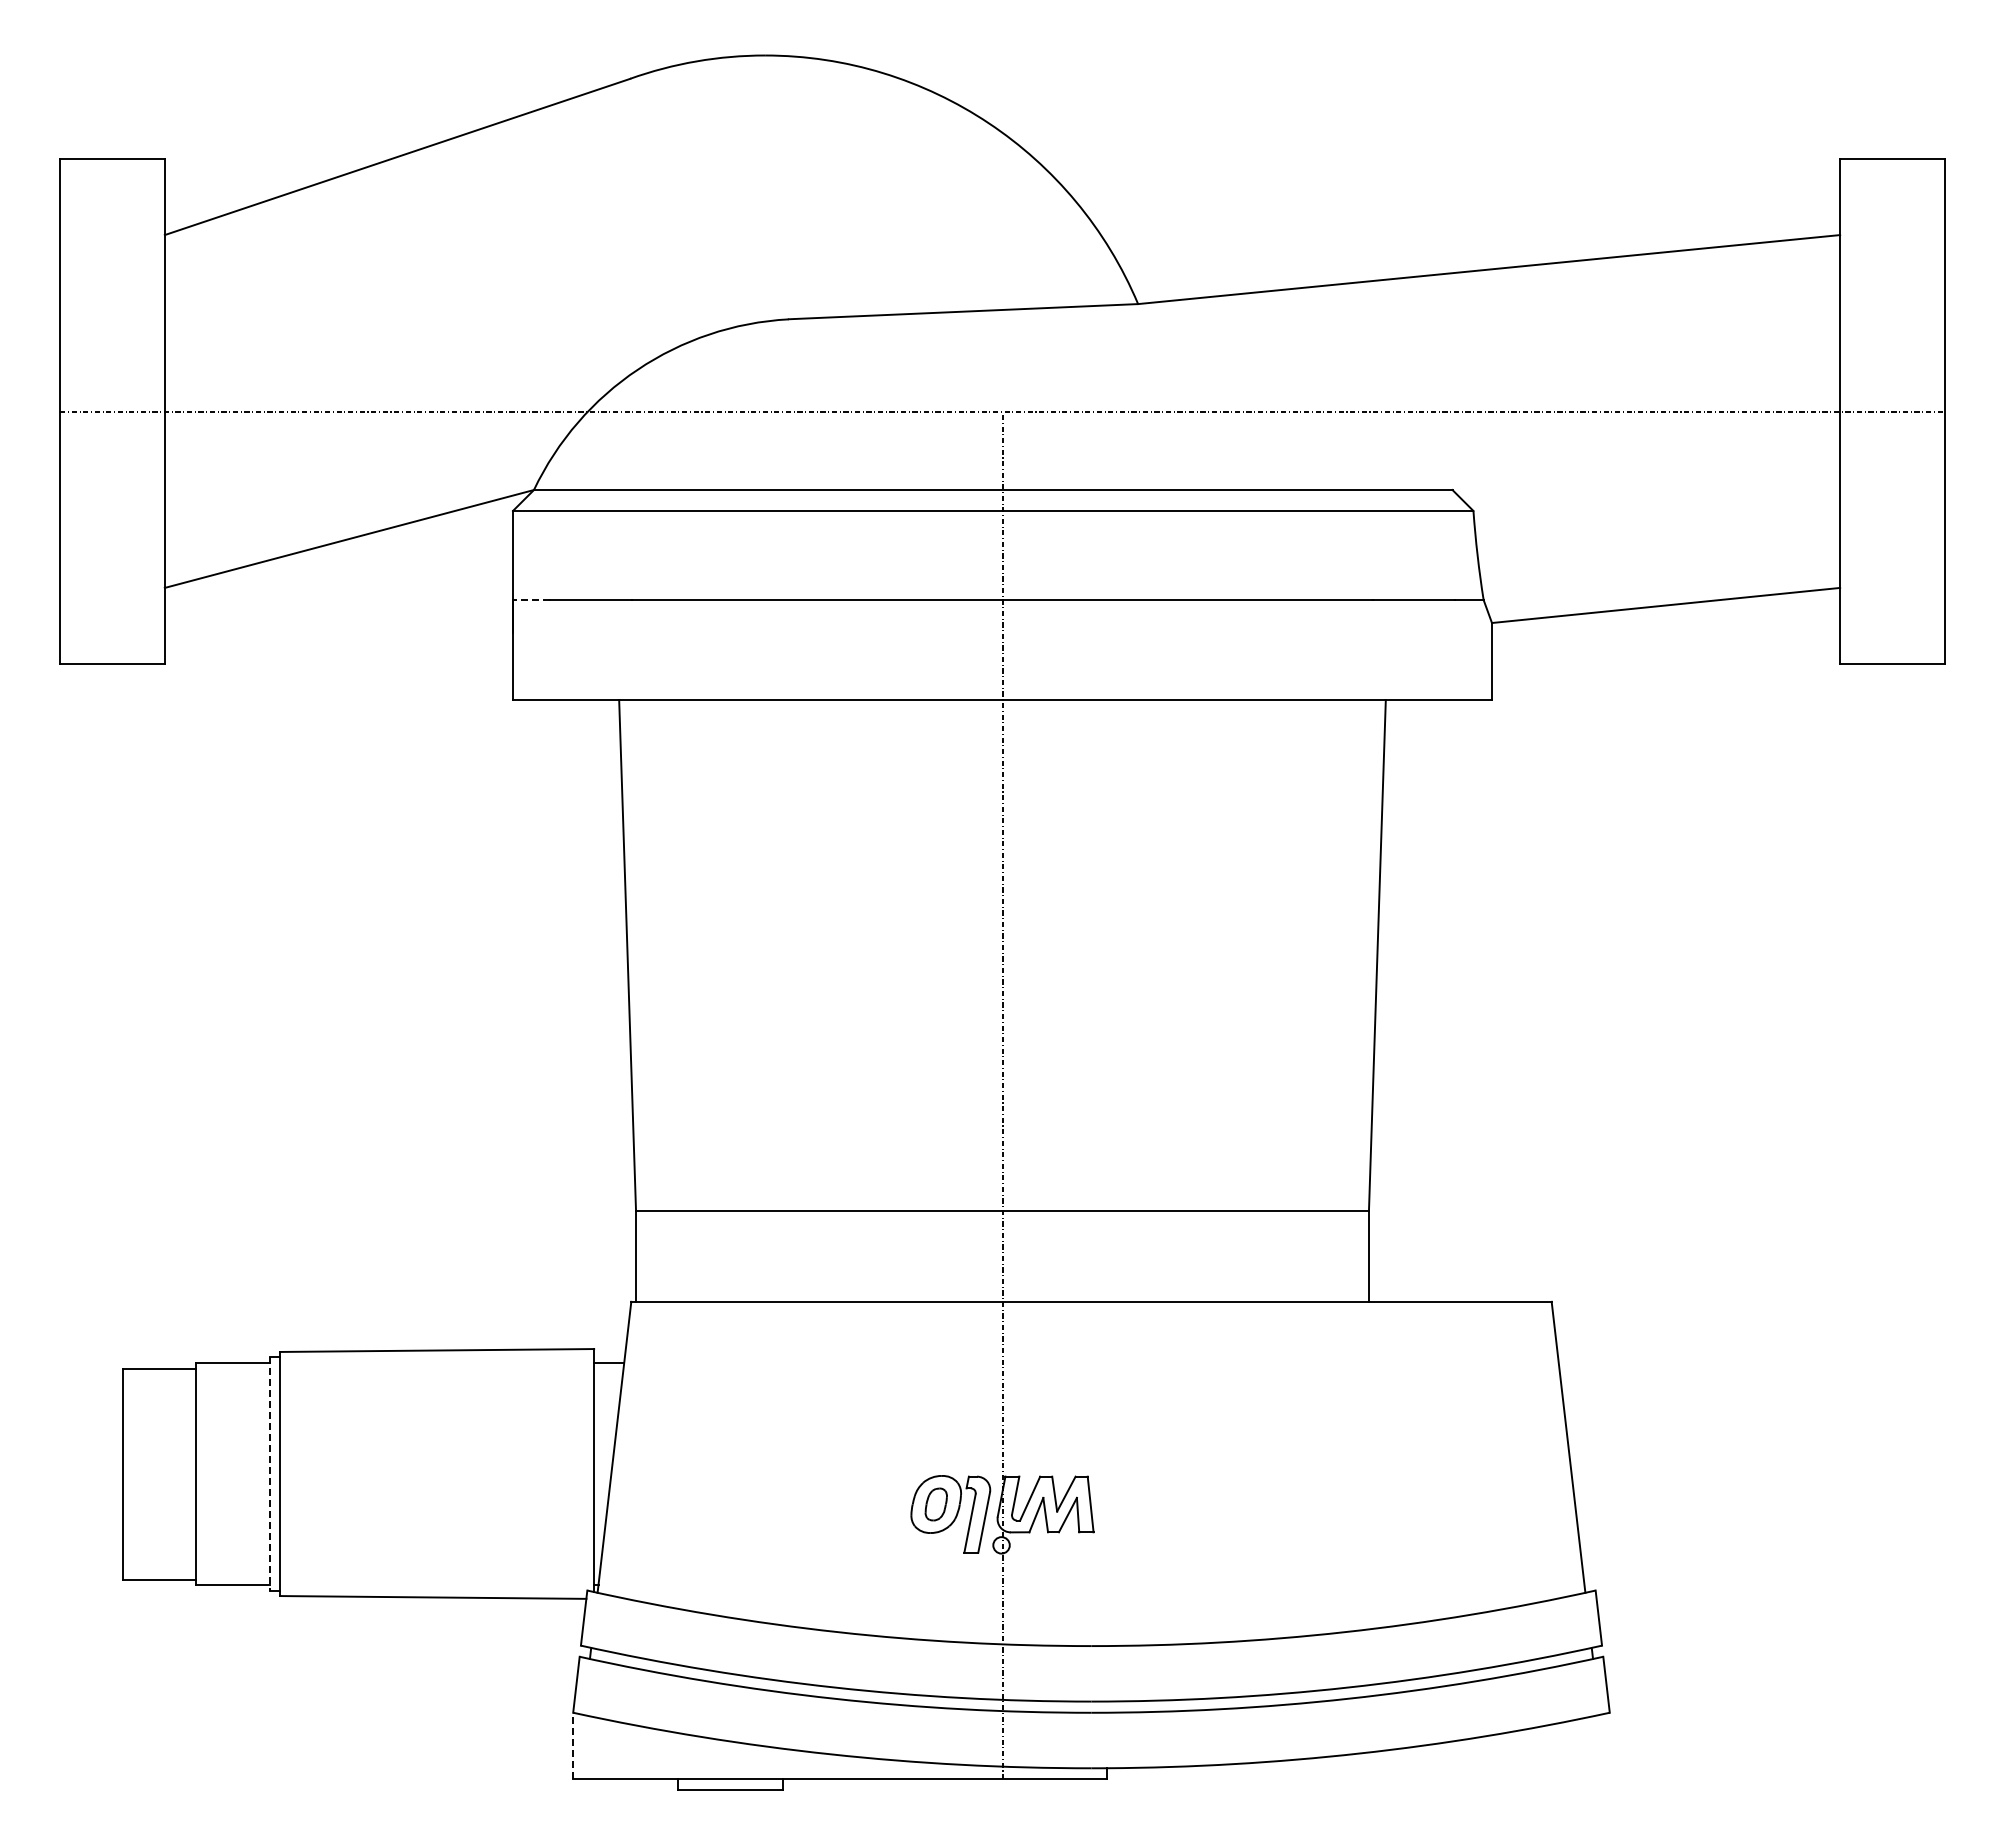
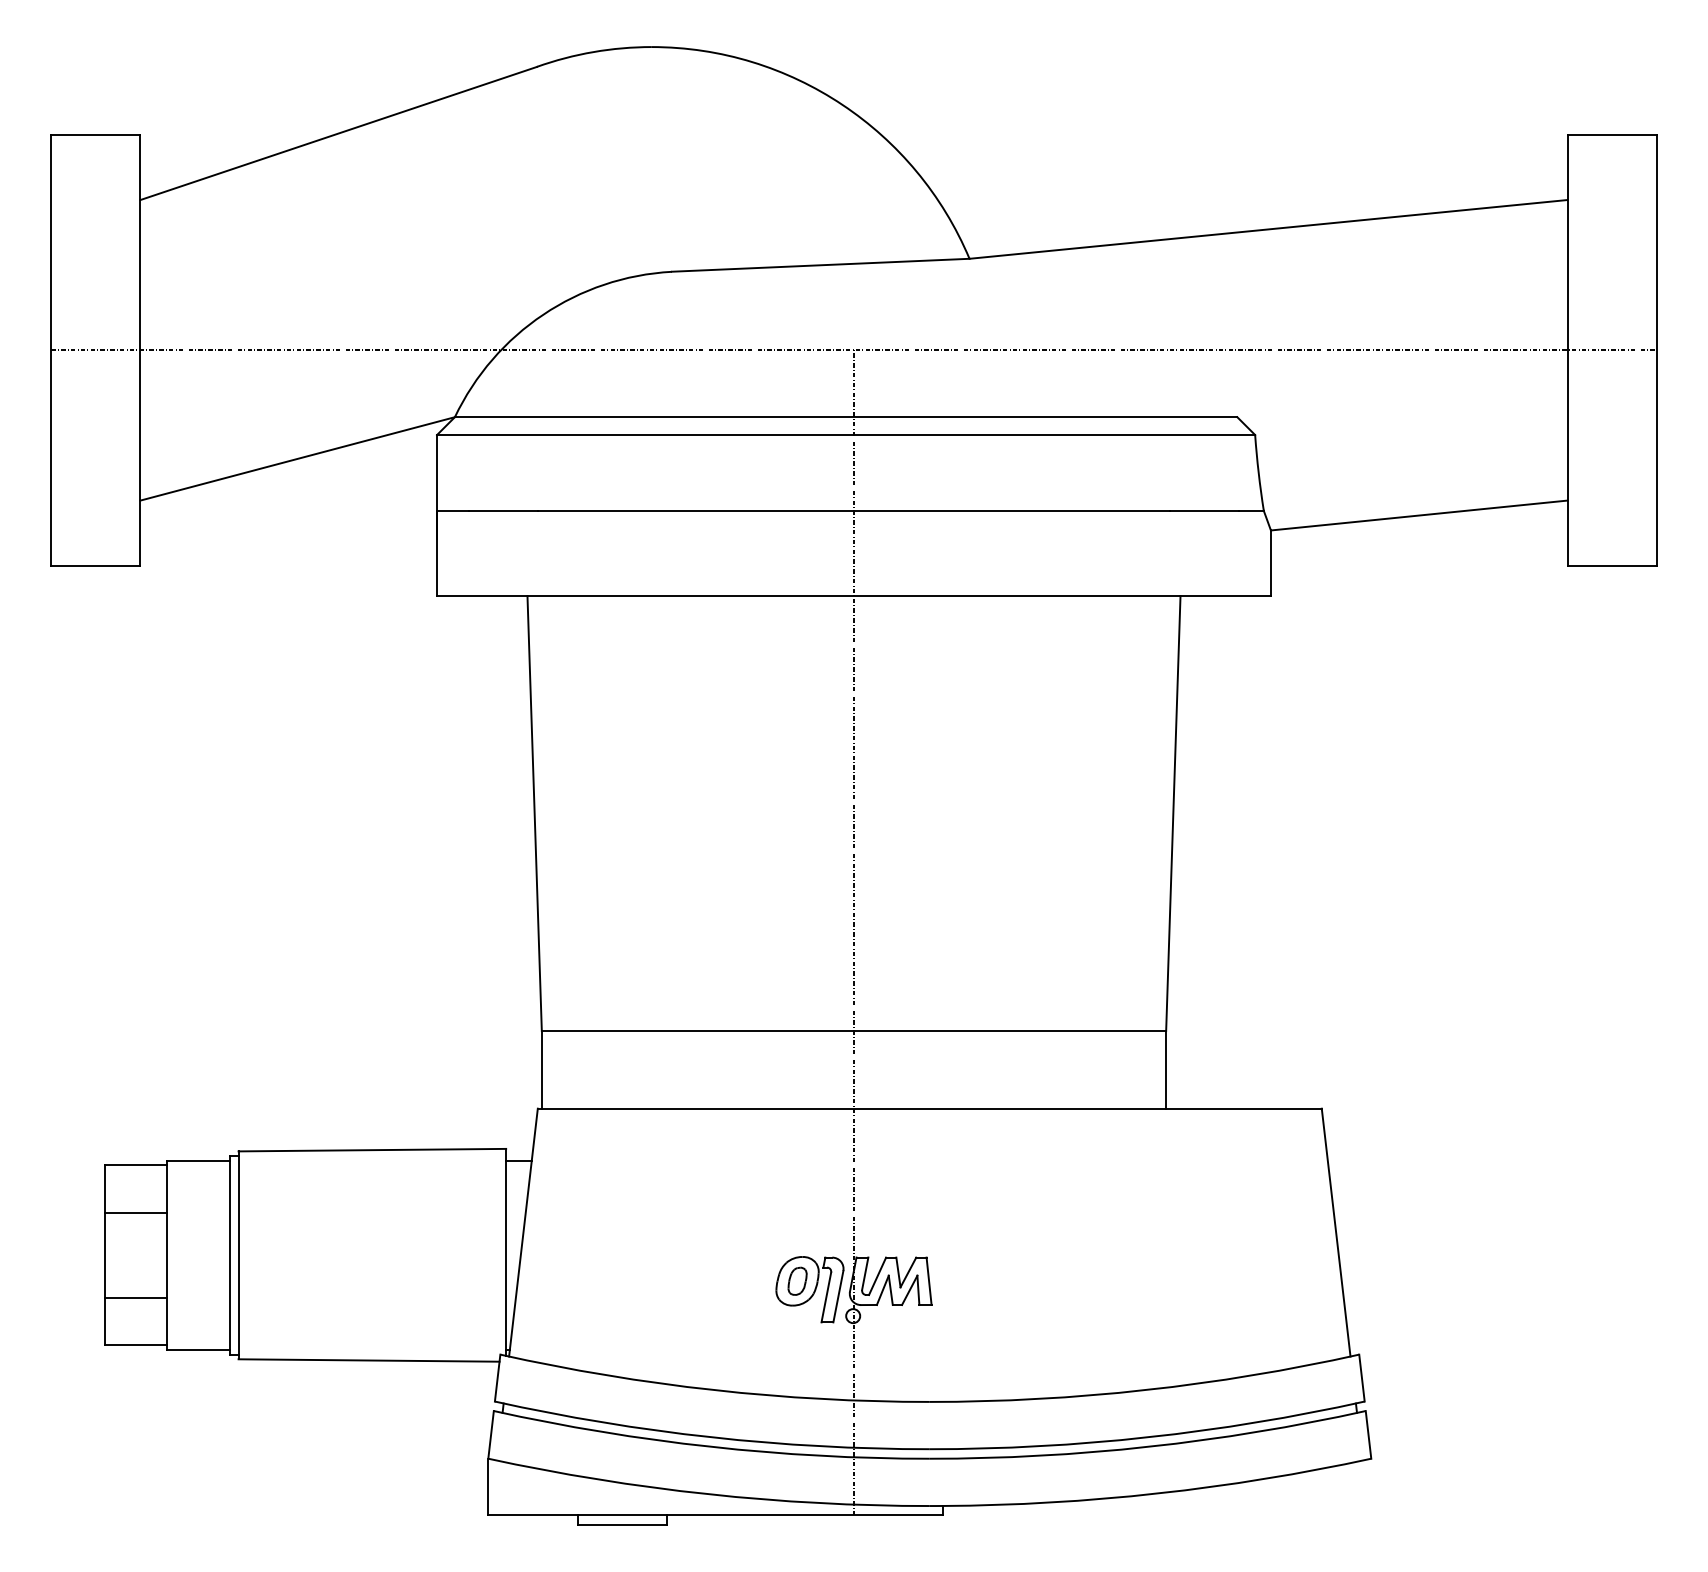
line: (531, 599) -> (452, 510), dashed -> solid
line: (159, 1423) -> (135, 1212), added
line: (269, 1474) -> (229, 1255), dashed -> solid
line: (159, 1524) -> (135, 1298), added
line: (573, 1745) -> (488, 1486), dashed -> solid

